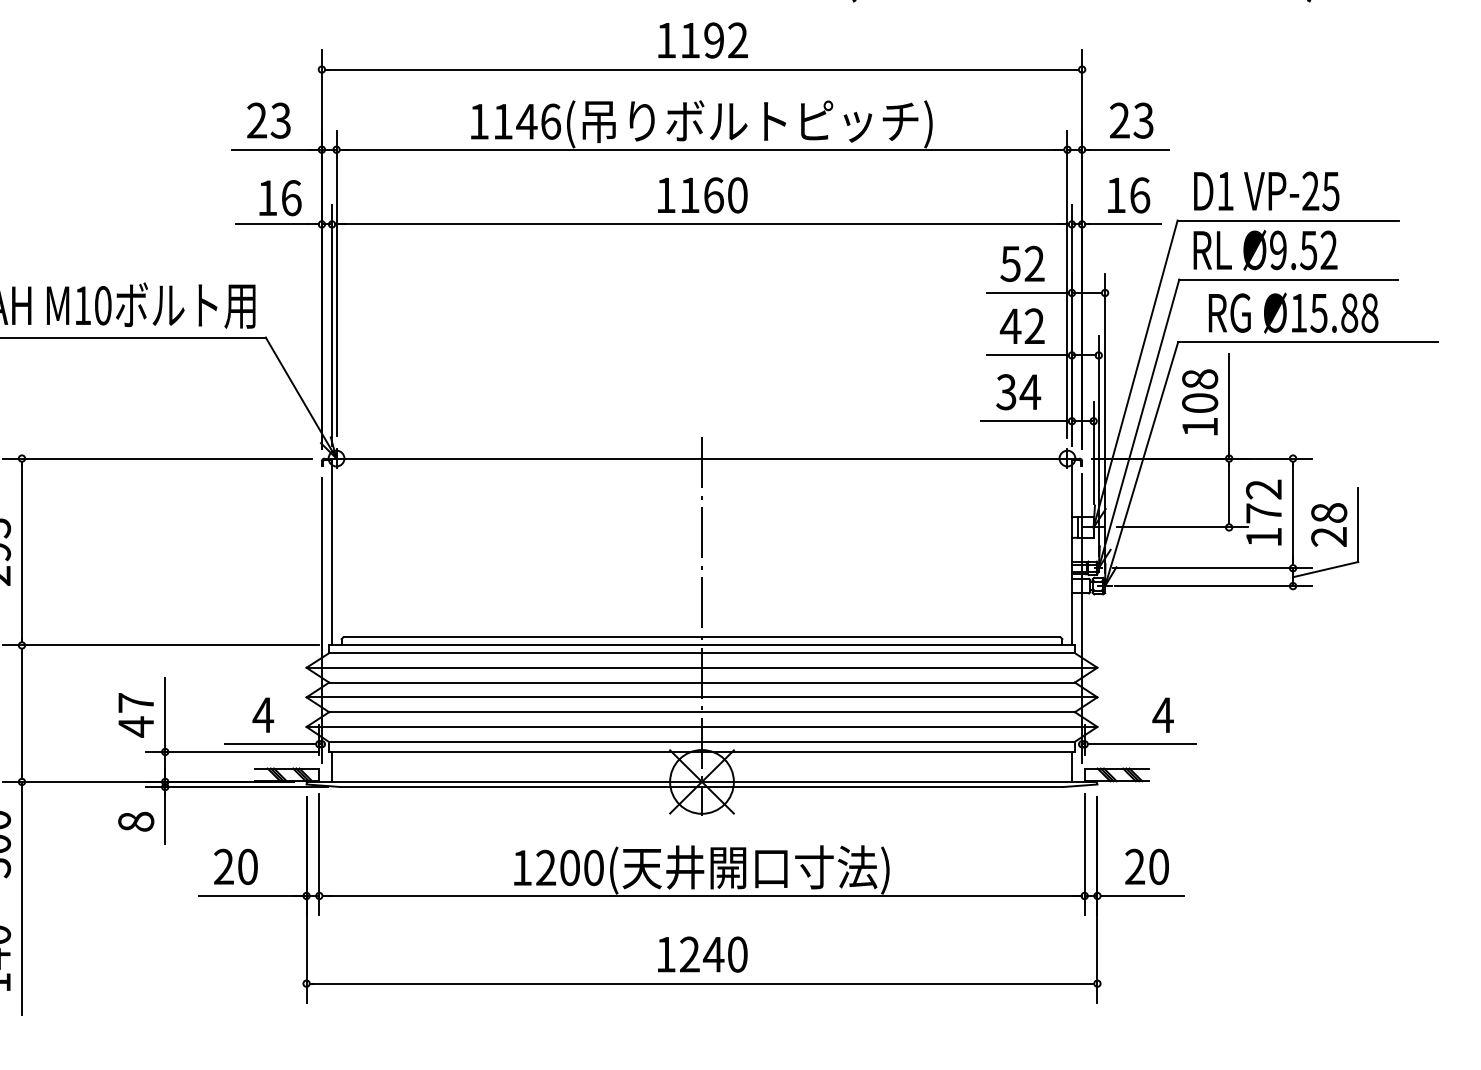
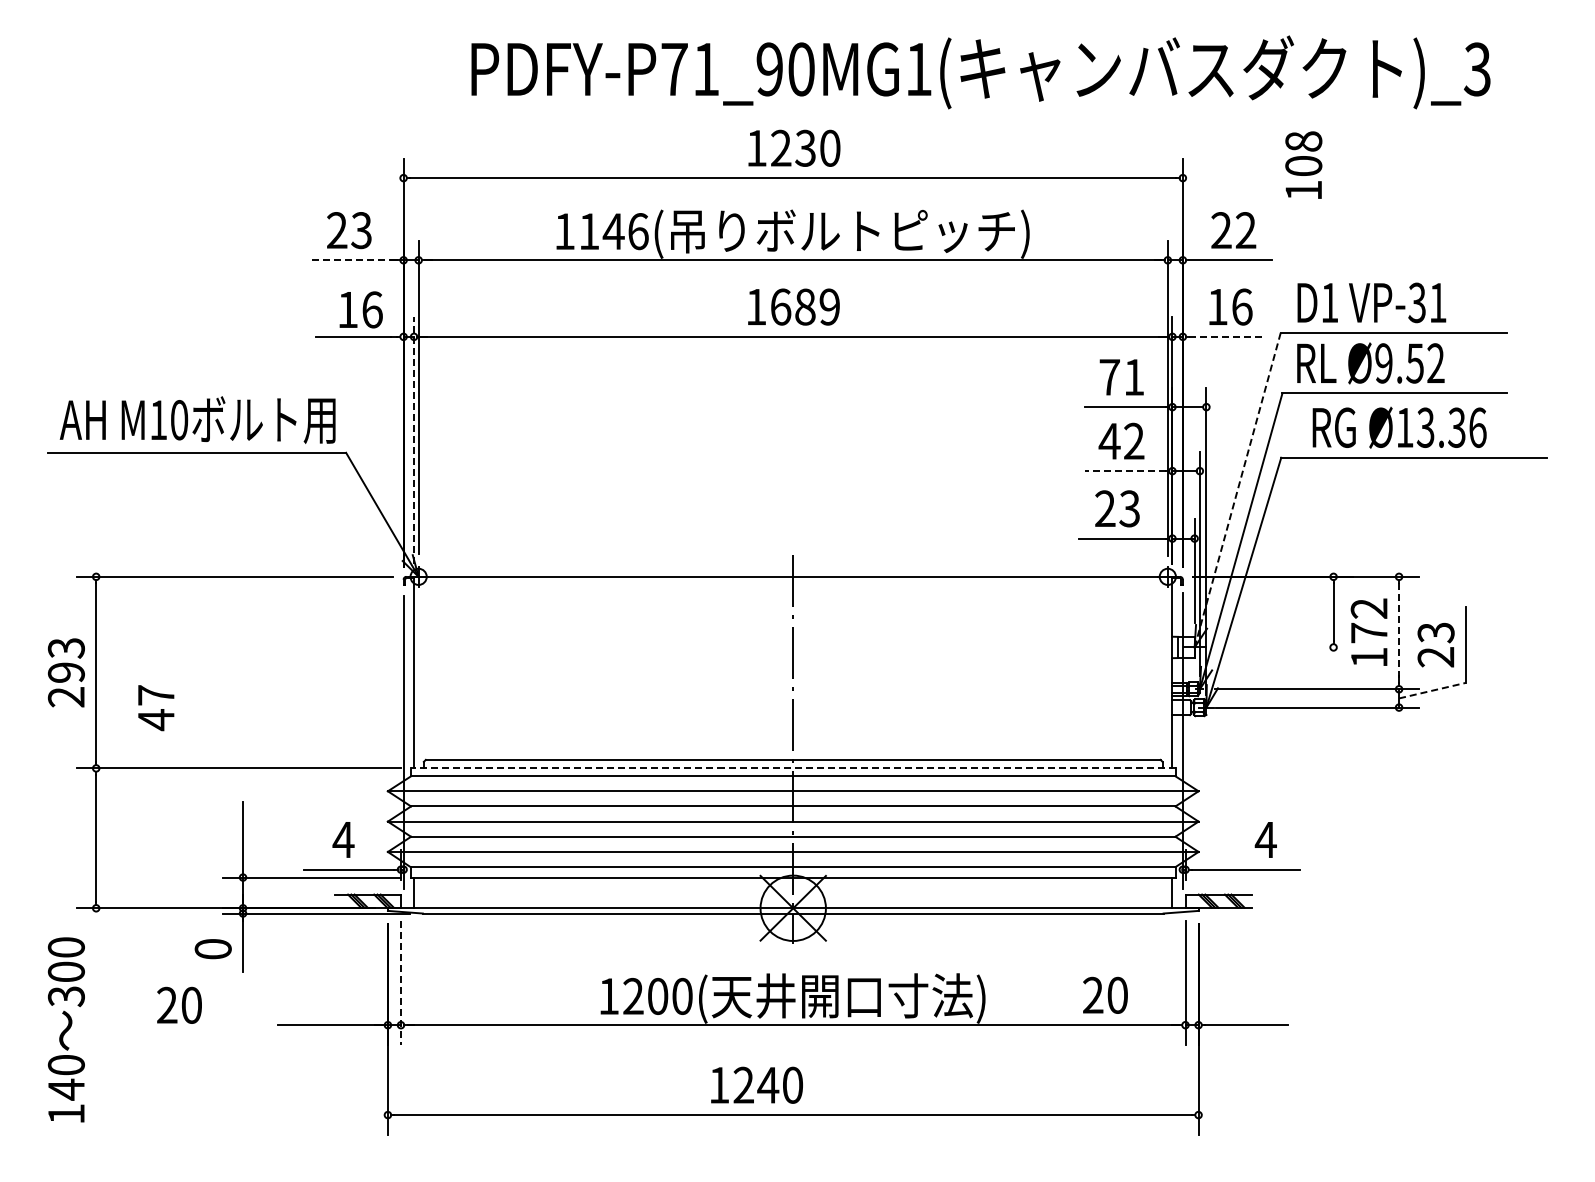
text: (713, 39) -> (805, 147), 1192 -> 1230
text: (1143, 120) -> (1245, 230), 23 -> 22
line: (276, 149) -> (357, 260), solid -> dashed
text: (1320, 190) -> (1427, 302), VP-25 -> VP-31
text: (713, 194) -> (805, 306), 1160 -> 1689
line: (1125, 224) -> (1227, 336), solid -> dashed
text: (1022, 263) -> (1121, 376), 52 -> 71
text: (1344, 312) -> (1451, 427), Ø15.88 -> Ø13.36
line: (332, 325) -> (414, 440), solid -> dashed
line: (1025, 355) -> (1124, 471), solid -> dashed
line: (1135, 374) -> (1237, 490), solid -> dashed
text: (1018, 391) -> (1117, 508), 34 -> 23
text: (1199, 401) -> (1303, 164), moved
line: (1229, 405) -> (1333, 522), removed
text: (1328, 512) -> (1435, 632), 28 -> 23
line: (1293, 513) -> (1399, 633), solid -> dashed
line: (1182, 527) -> (1285, 647), removed
line: (1325, 569) -> (1432, 690), solid -> dashed
line: (701, 645) -> (792, 768), solid -> dashed
text: (136, 715) -> (156, 708), moved
text: (135, 822) -> (212, 949), 8 -> 0
line: (319, 855) -> (401, 983), solid -> dashed
text: (235, 866) -> (179, 1004), moved
text: (1147, 866) -> (1105, 994), moved
line: (22, 898) -> (96, 1027), removed
text: (702, 953) -> (756, 1084), moved

